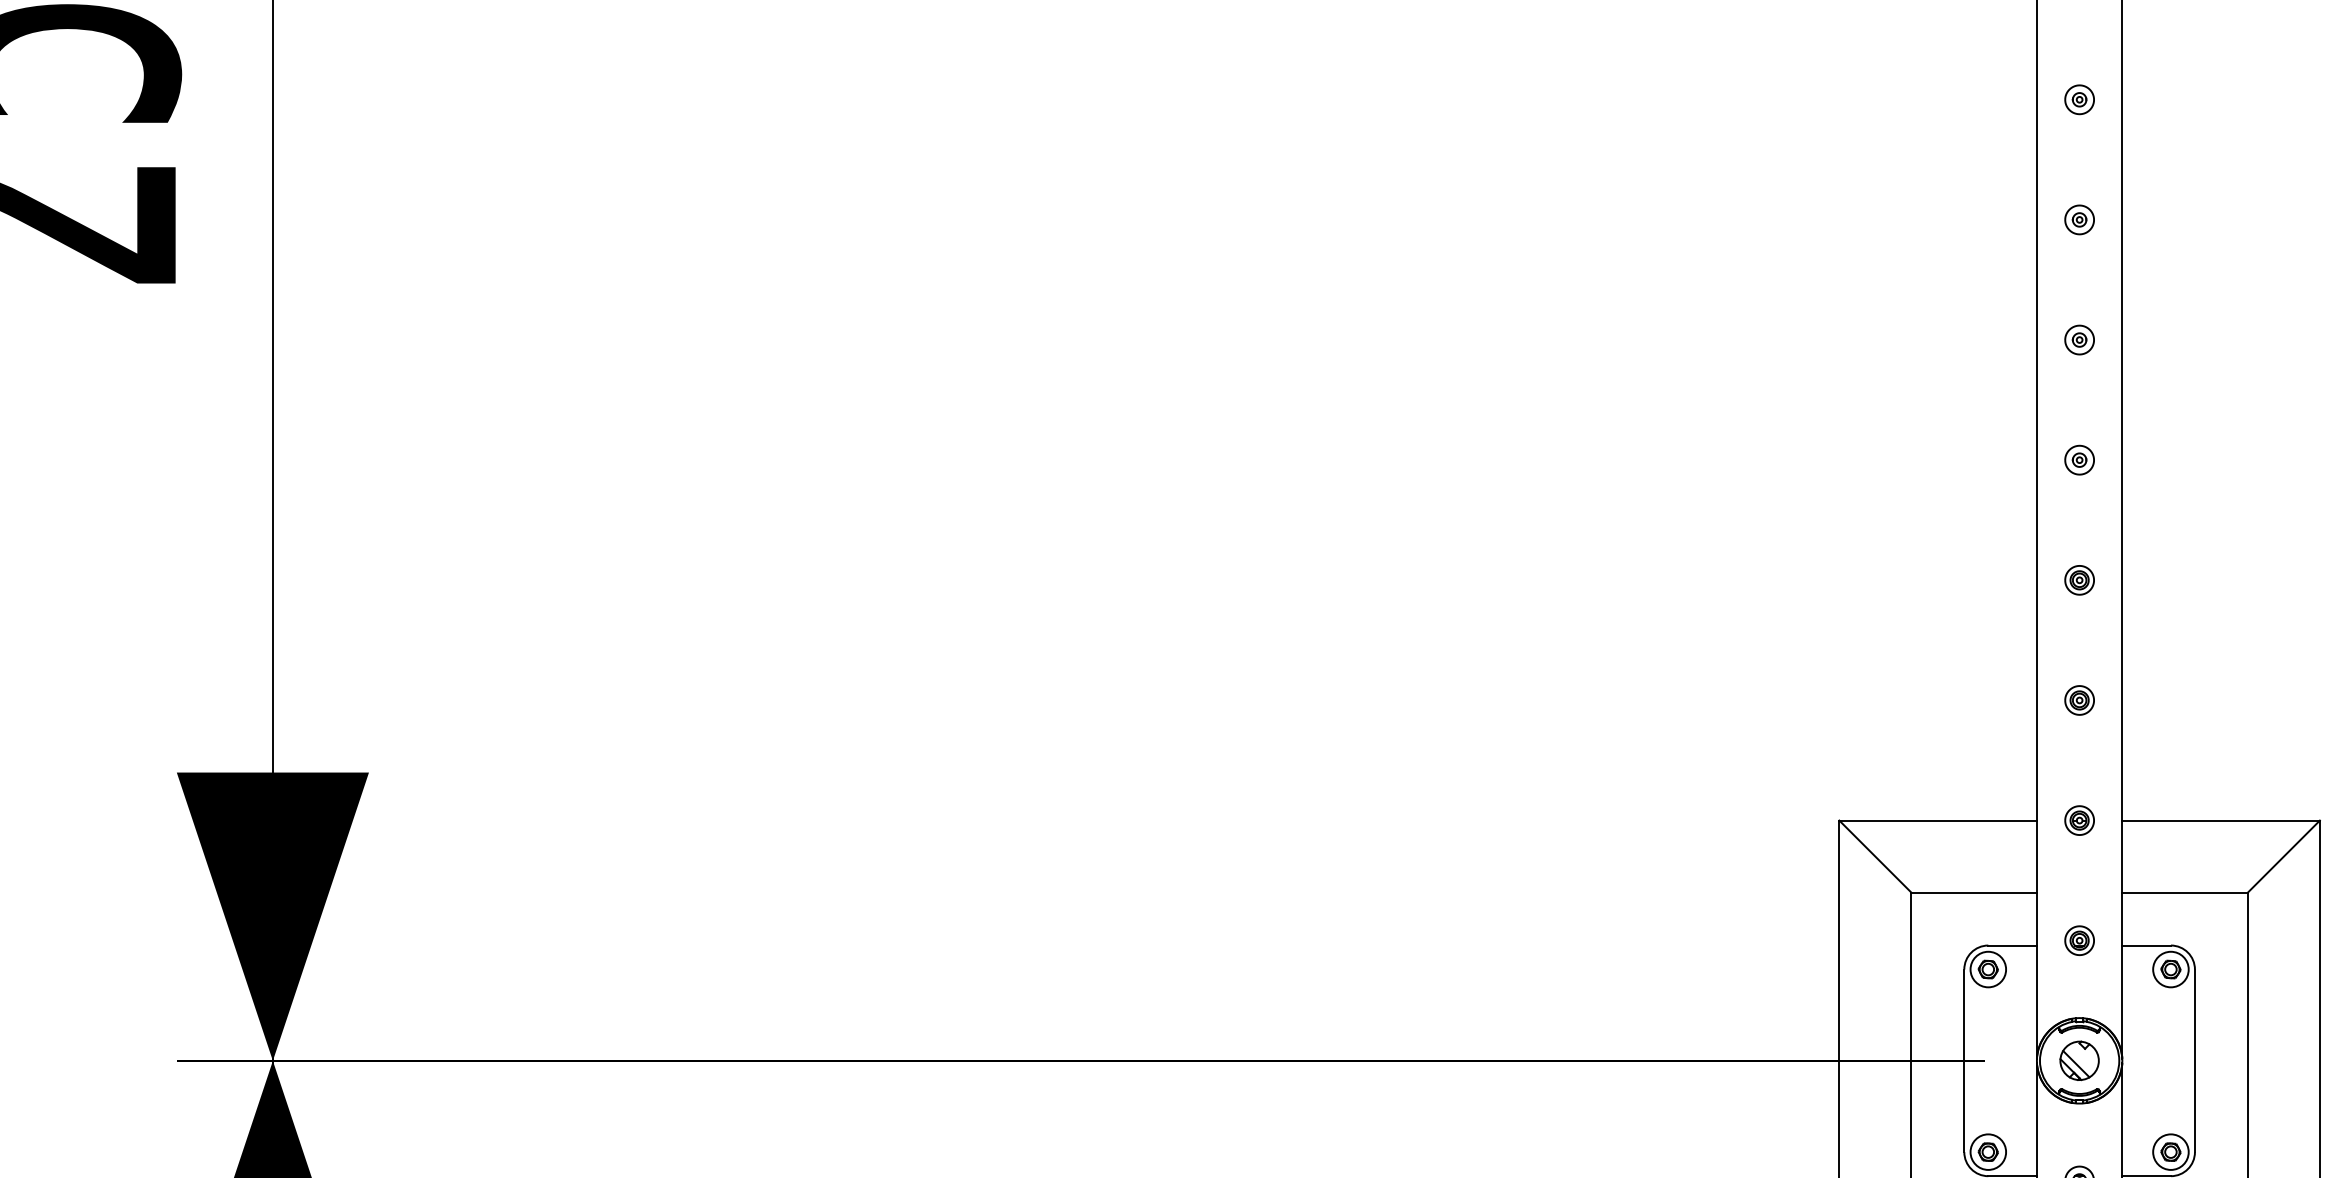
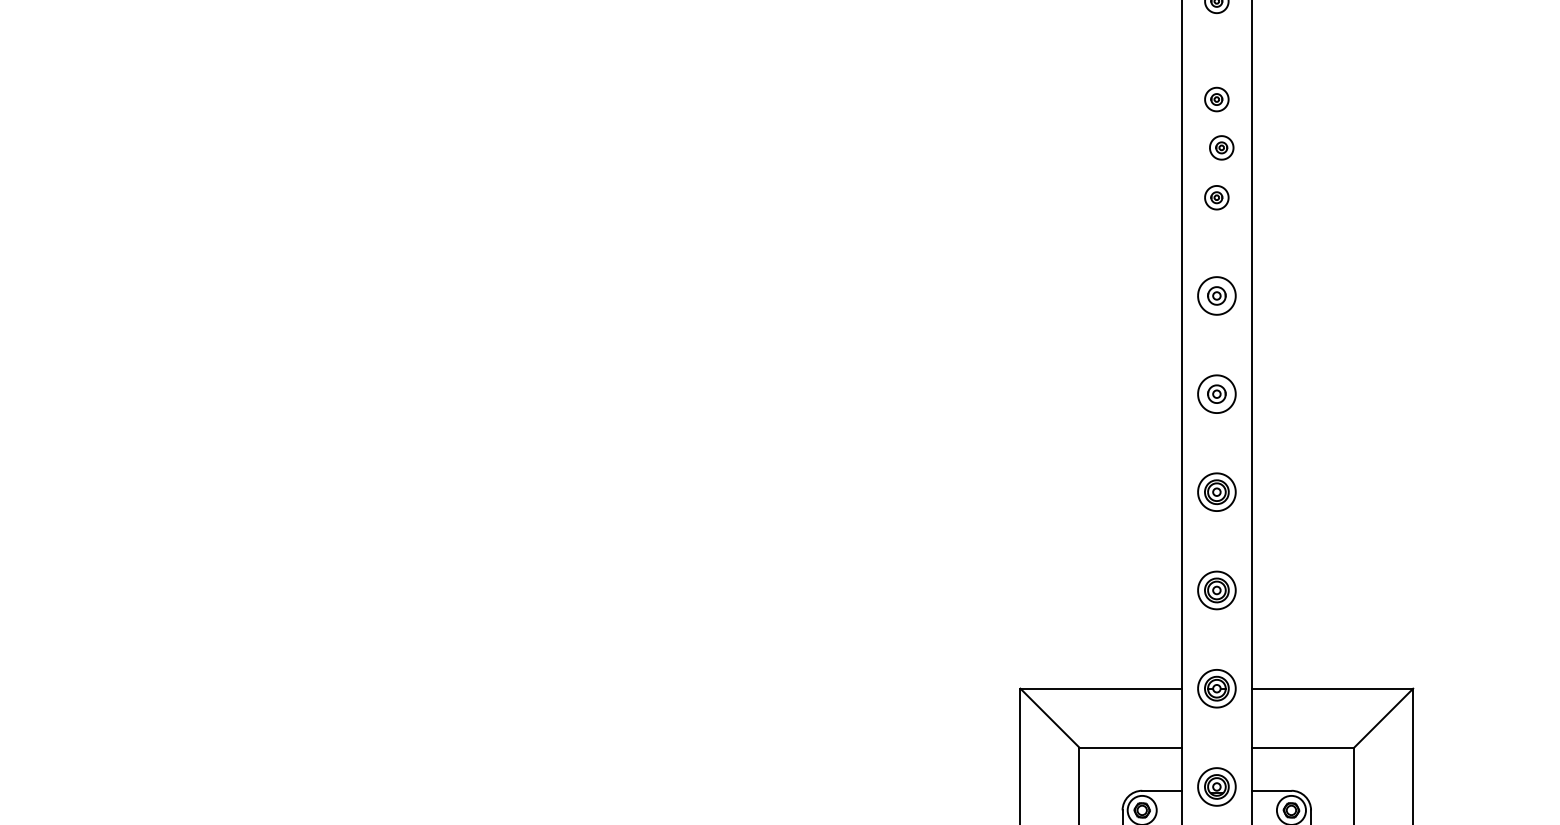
part: (2085, 158) -> (1221, 147), added
part: (2079, 339) -> (1216, 295), size x1.6
part: (2079, 459) -> (1216, 393), size x1.6
part: (2079, 580) -> (1216, 492), size x1.6
part: (2079, 700) -> (1216, 590), size x1.6
part: (2079, 820) -> (1216, 688), size x1.6
part: (2079, 940) -> (1216, 786), size x1.6

